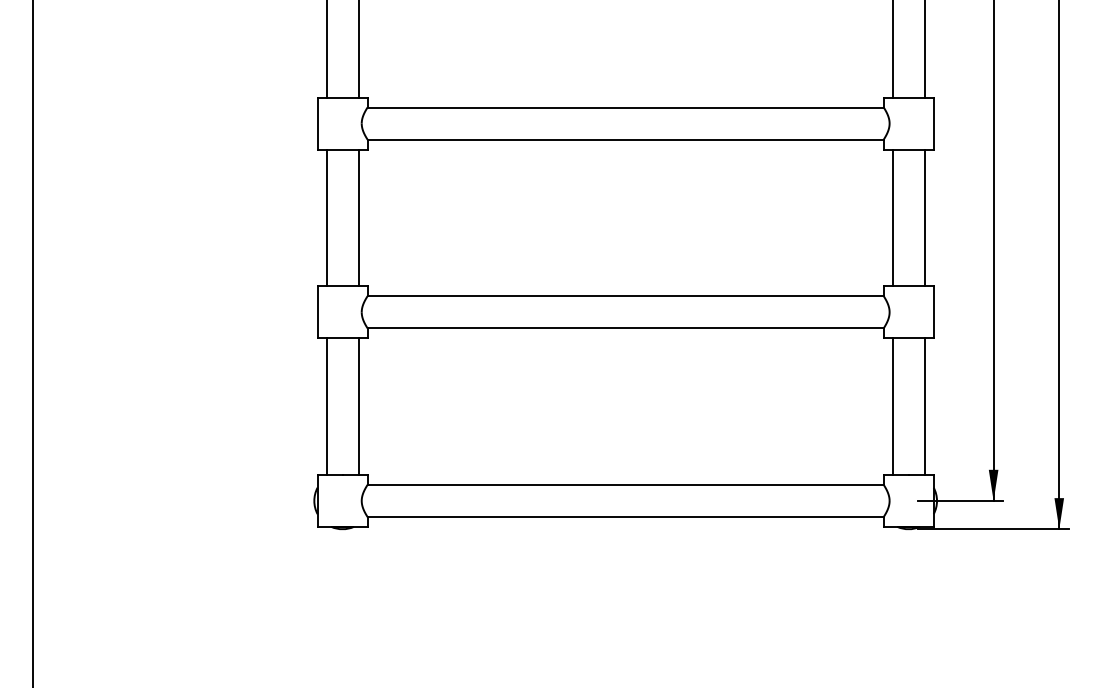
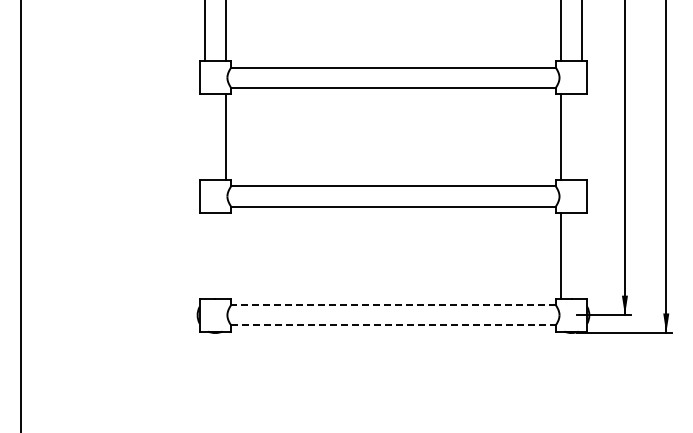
line: (326, 218) -> (205, 137), removed
line: (924, 218) -> (581, 137), removed
line: (326, 405) -> (205, 255), removed
line: (358, 405) -> (225, 255), removed
line: (924, 405) -> (581, 255), removed
line: (624, 485) -> (392, 305), solid -> dashed
line: (625, 517) -> (393, 325), solid -> dashed

